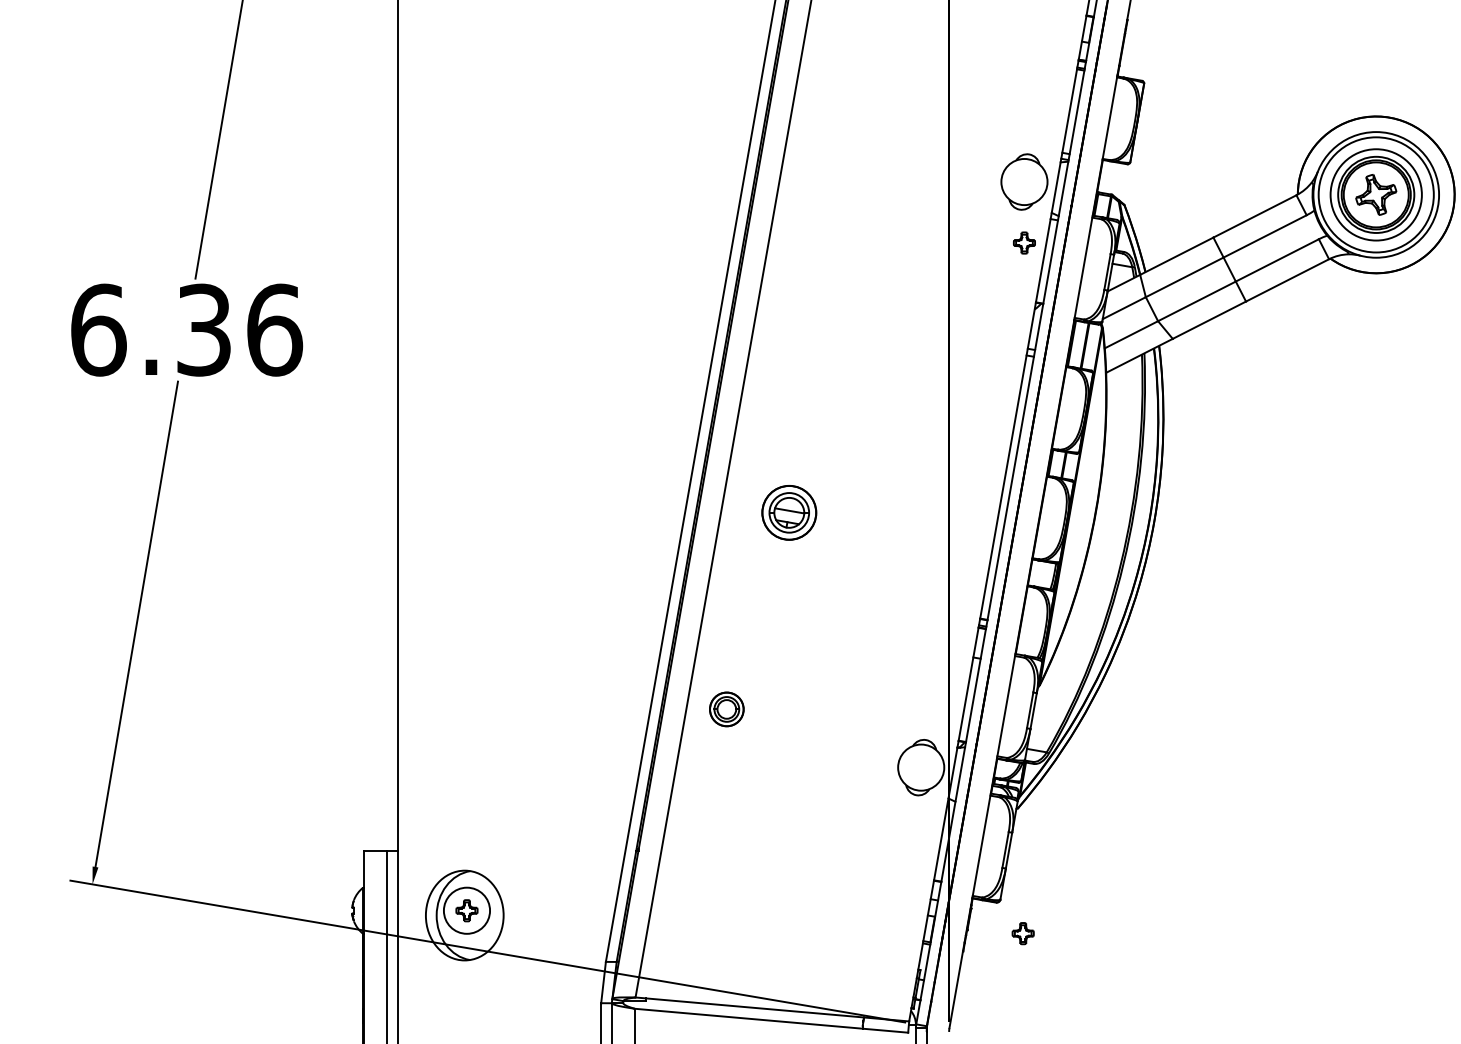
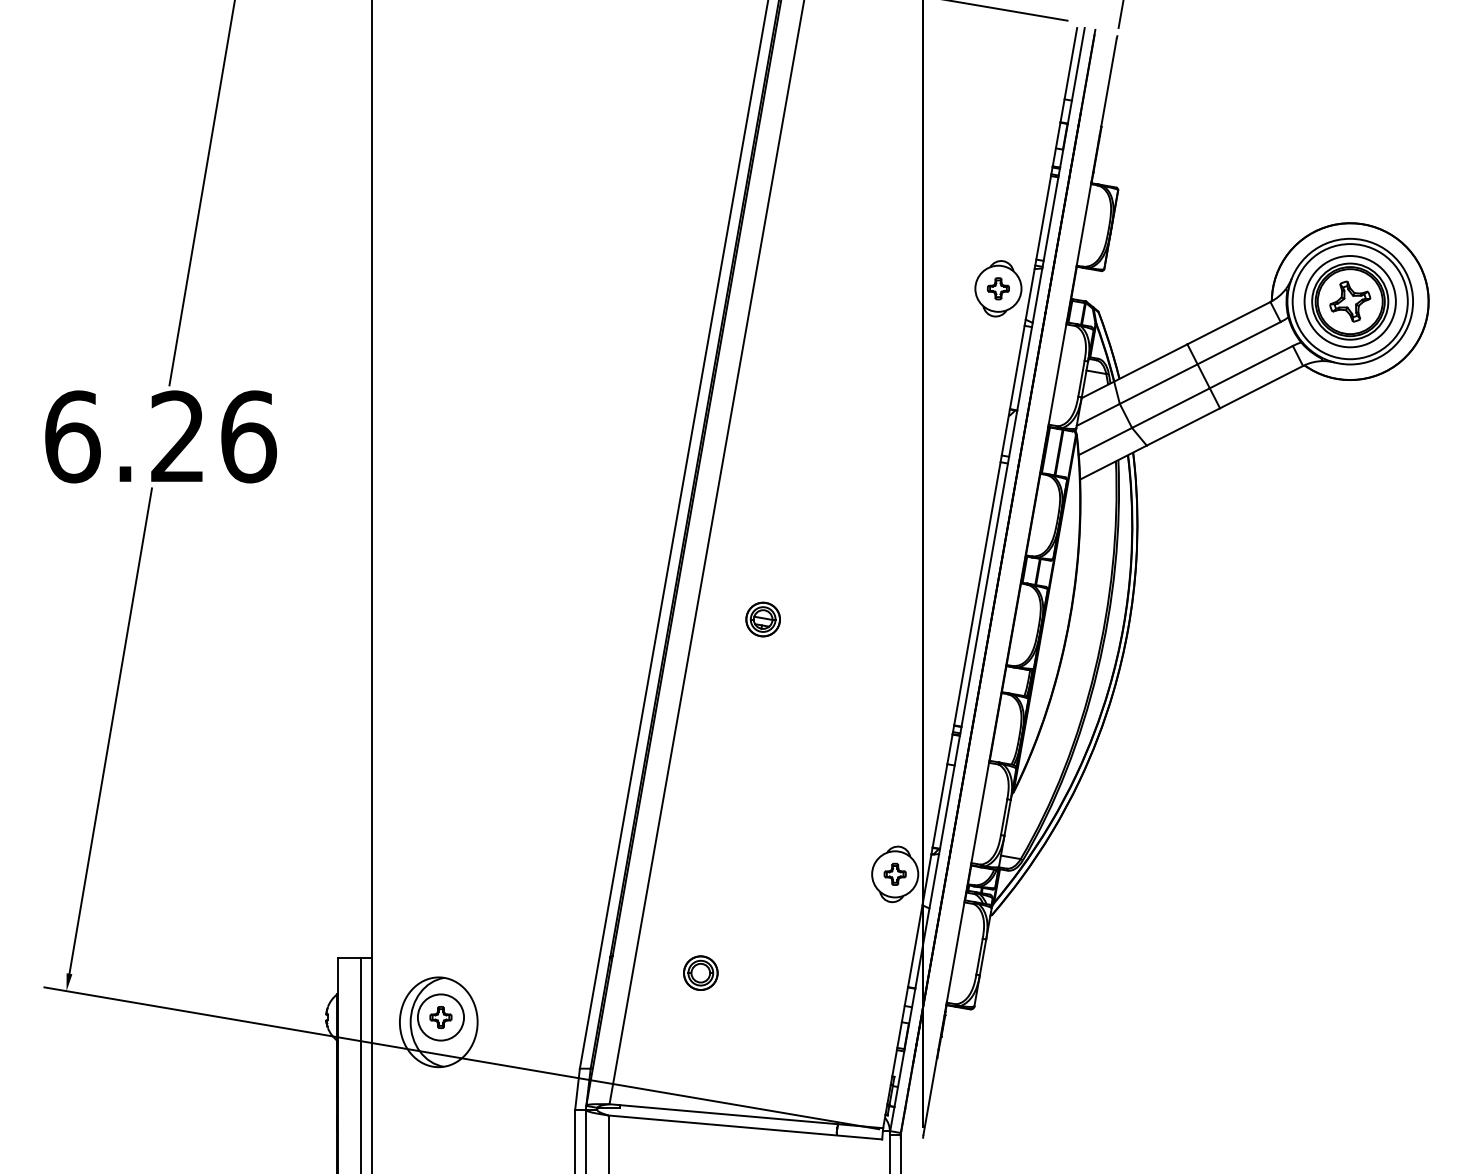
part: (1024, 242) -> (998, 288), moved
text: (203, 329) -> (177, 436), 6.36 -> 6.26
part: (788, 512) -> (762, 619), size x0.62
part: (726, 708) -> (700, 972), moved
part: (1022, 932) -> (894, 873), moved

